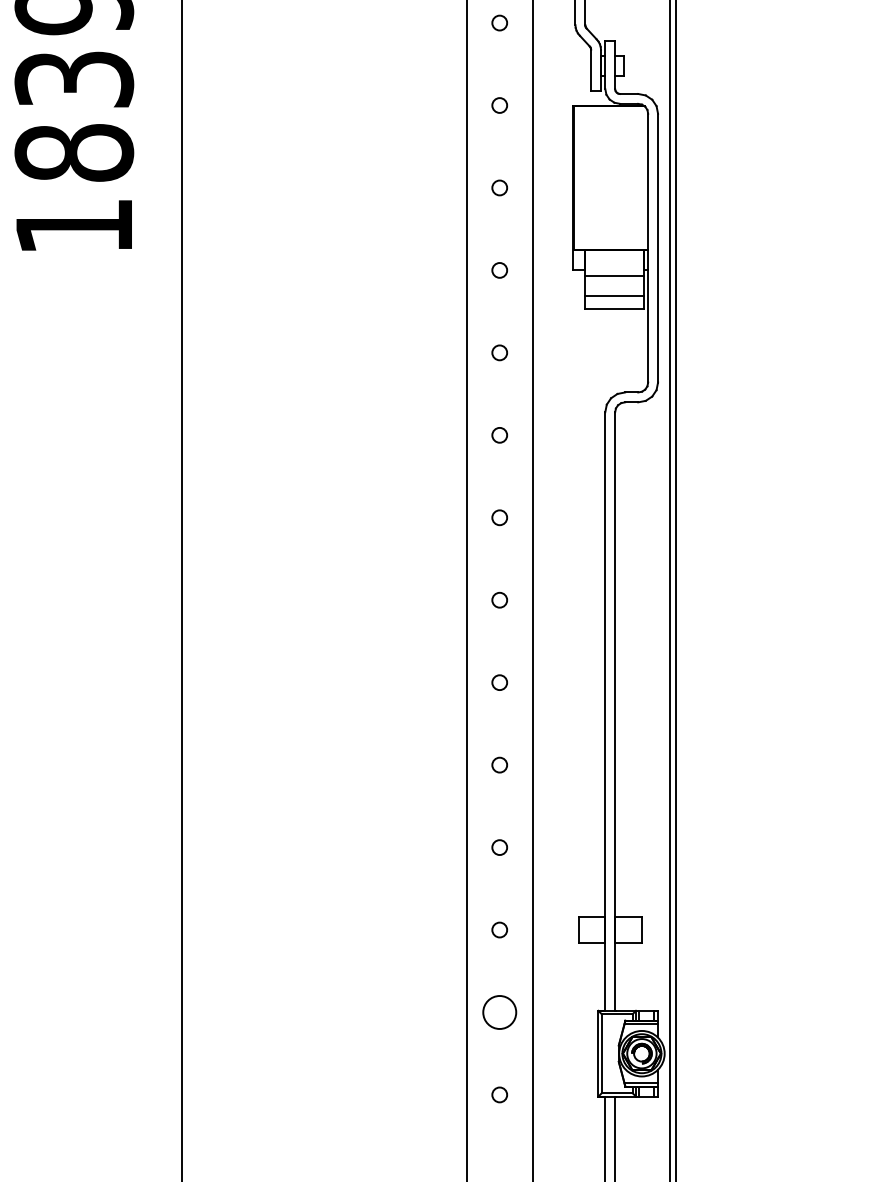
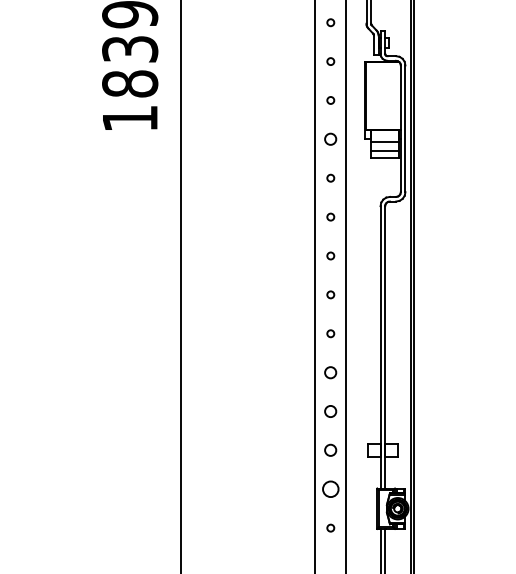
circle: (499, 270) -> (330, 139), size x1.6
circle: (499, 764) -> (330, 372), size x1.6
circle: (499, 847) -> (330, 411), size x1.6
circle: (499, 930) -> (330, 450), size x1.6

